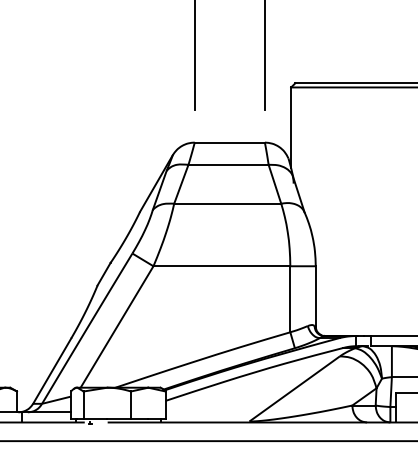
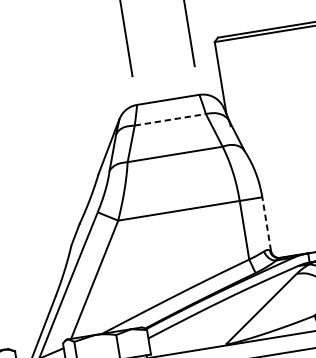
line: (229, 164) -> (171, 119), solid -> dashed
line: (315, 295) -> (266, 223), solid -> dashed

